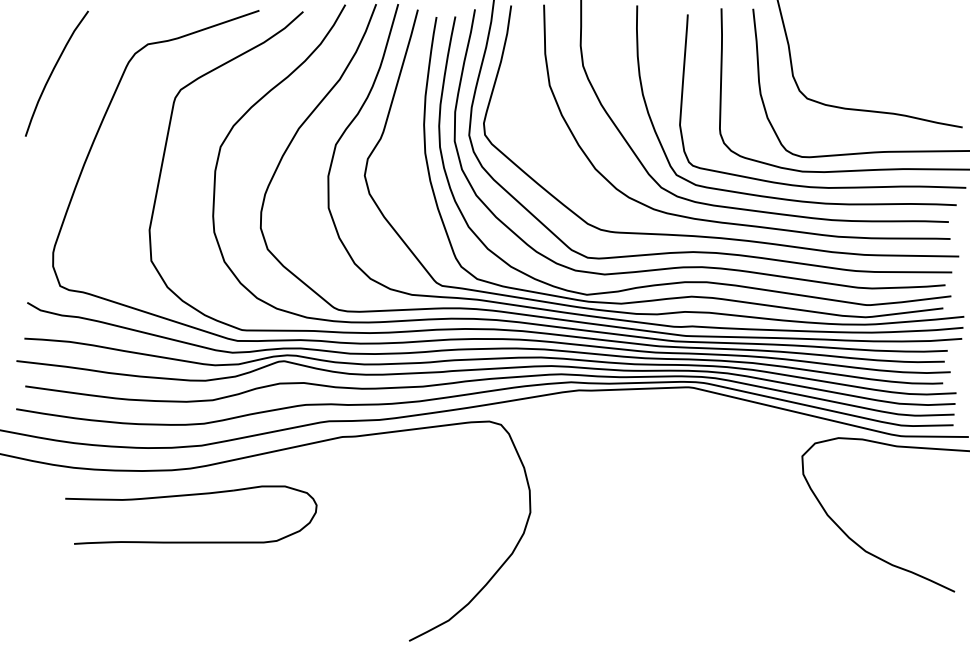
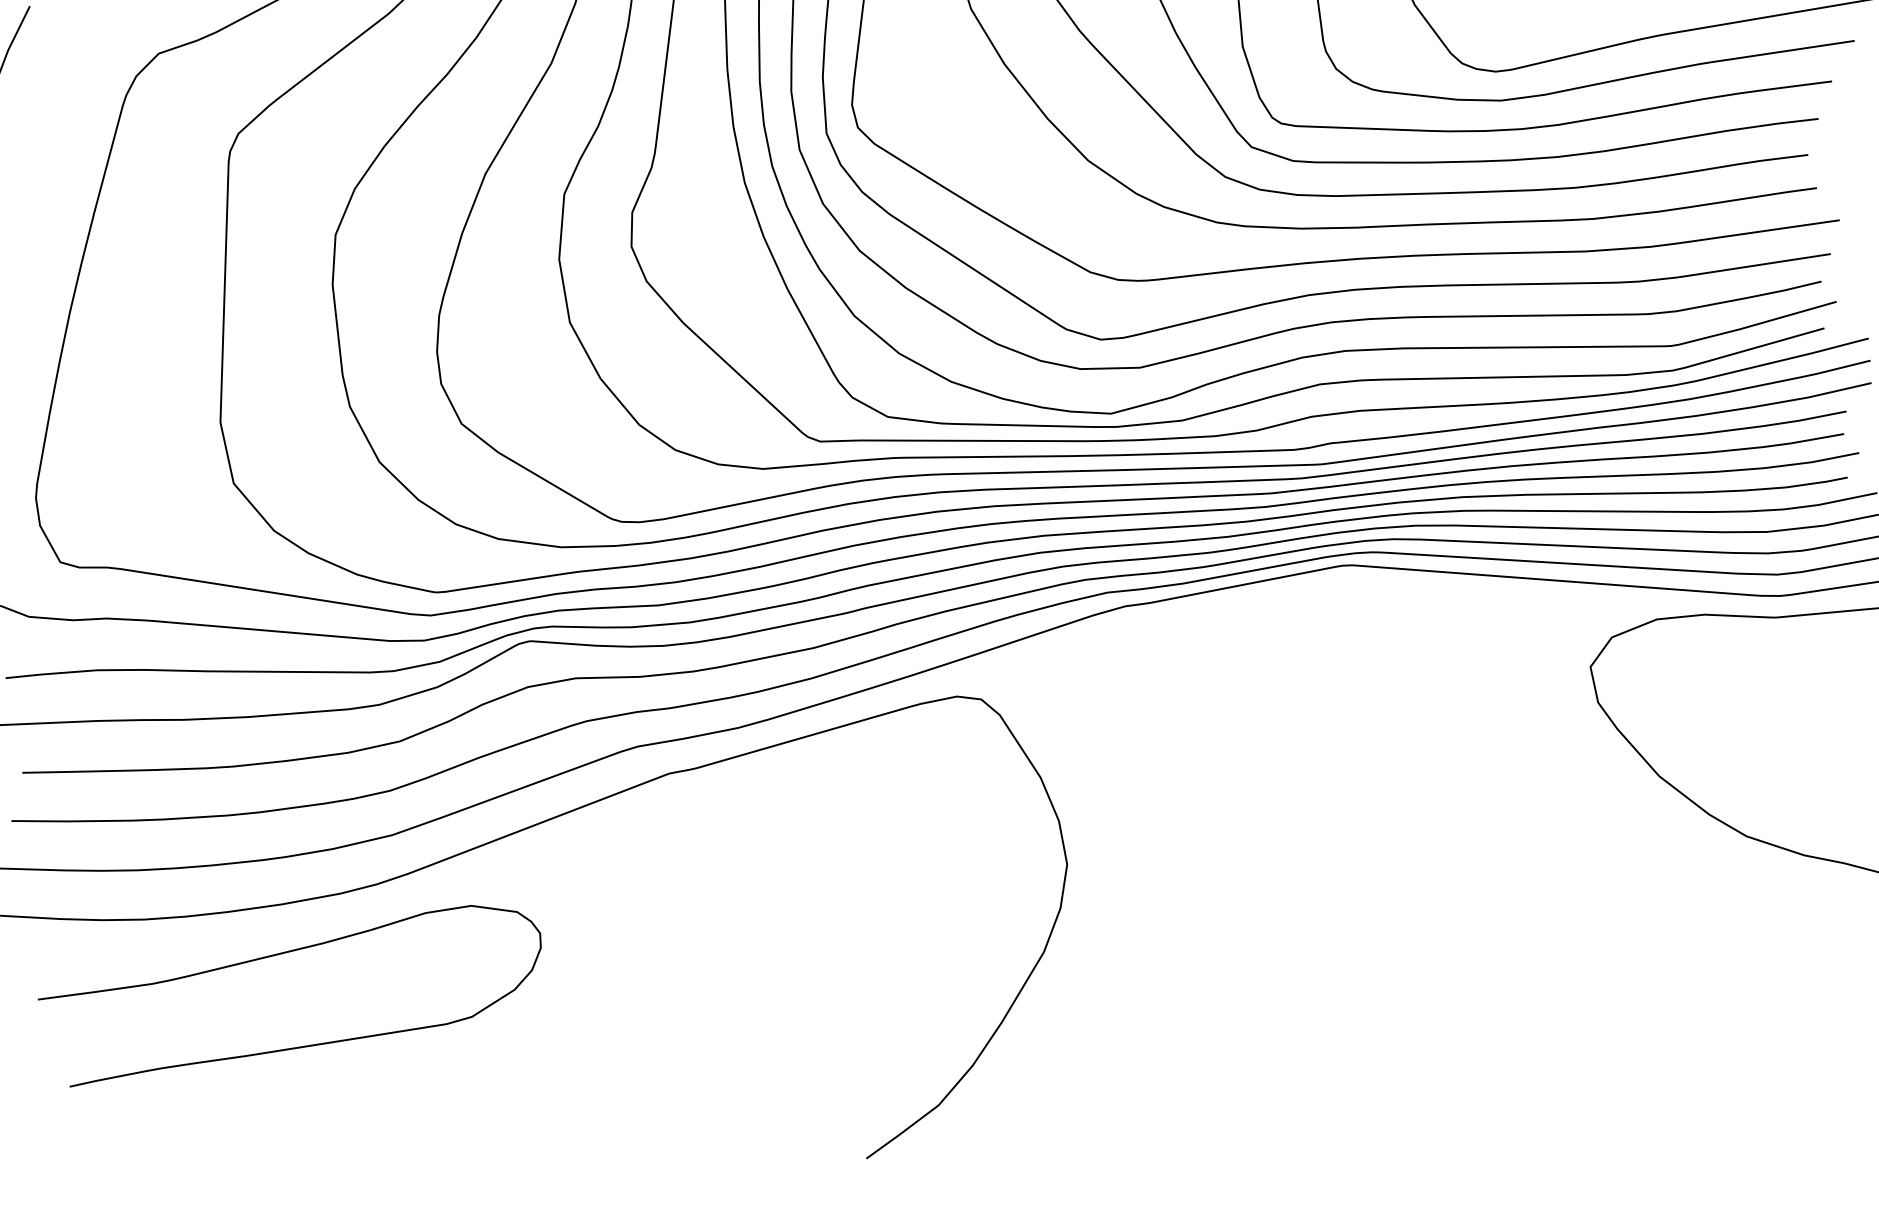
part: (186, 496) -> (278, 956), moved

